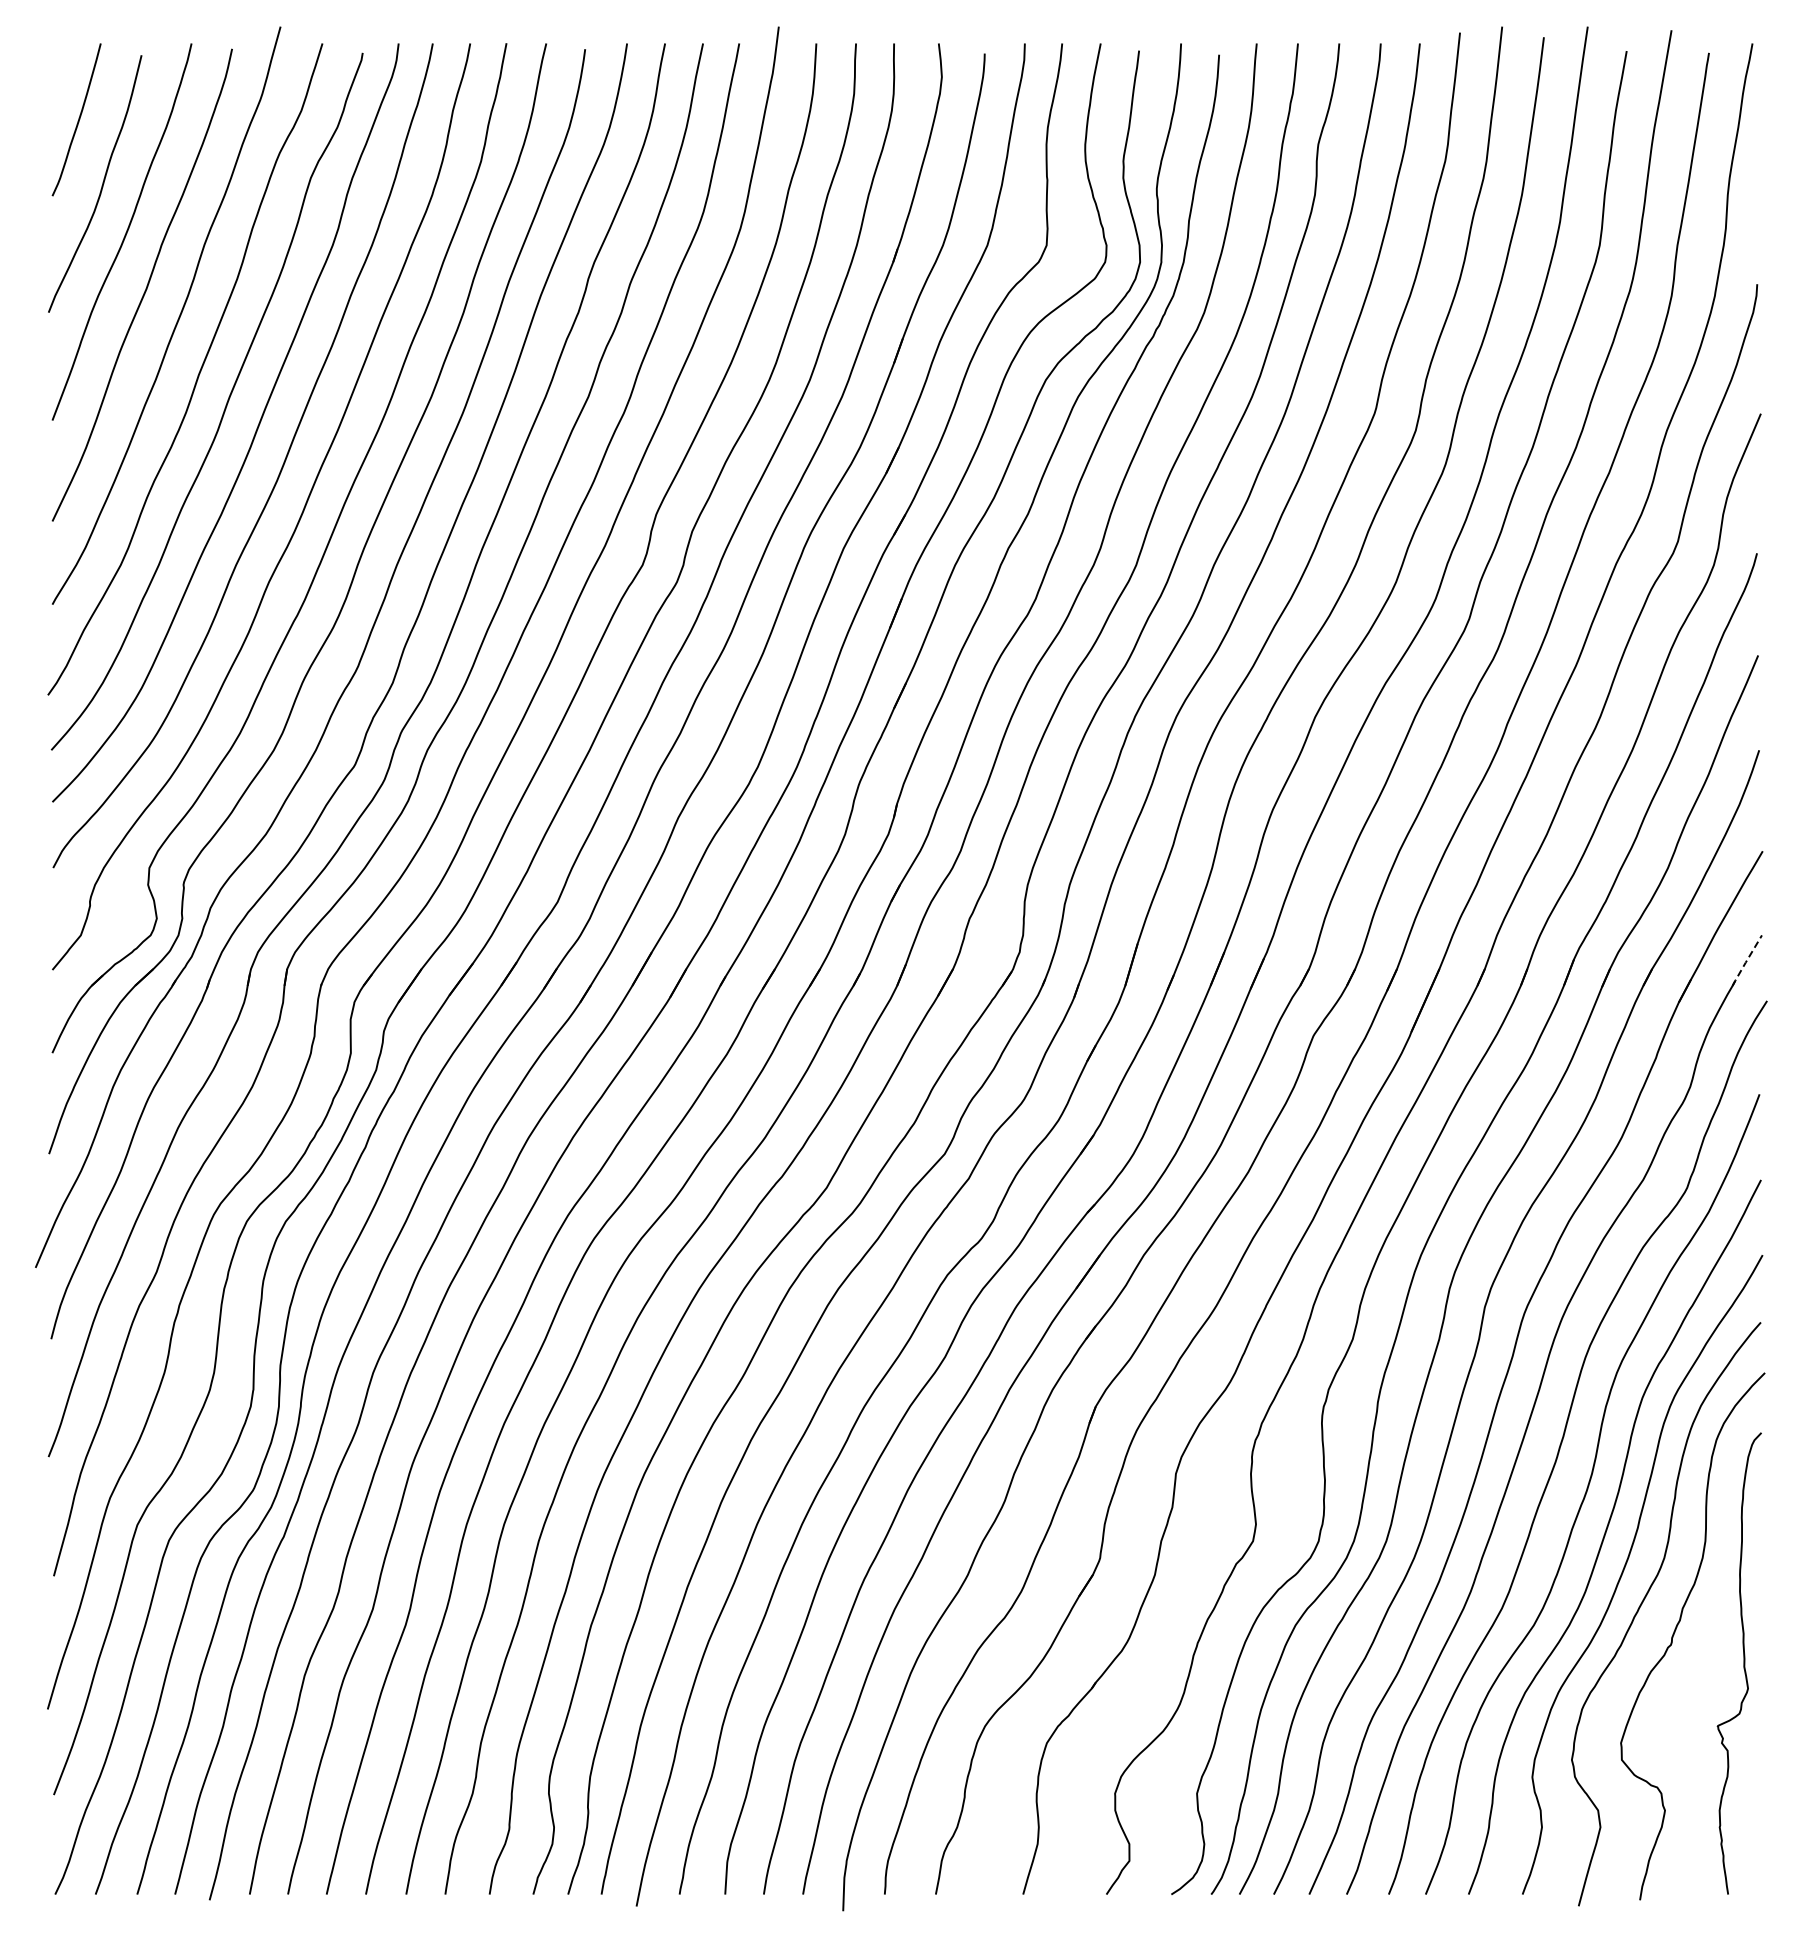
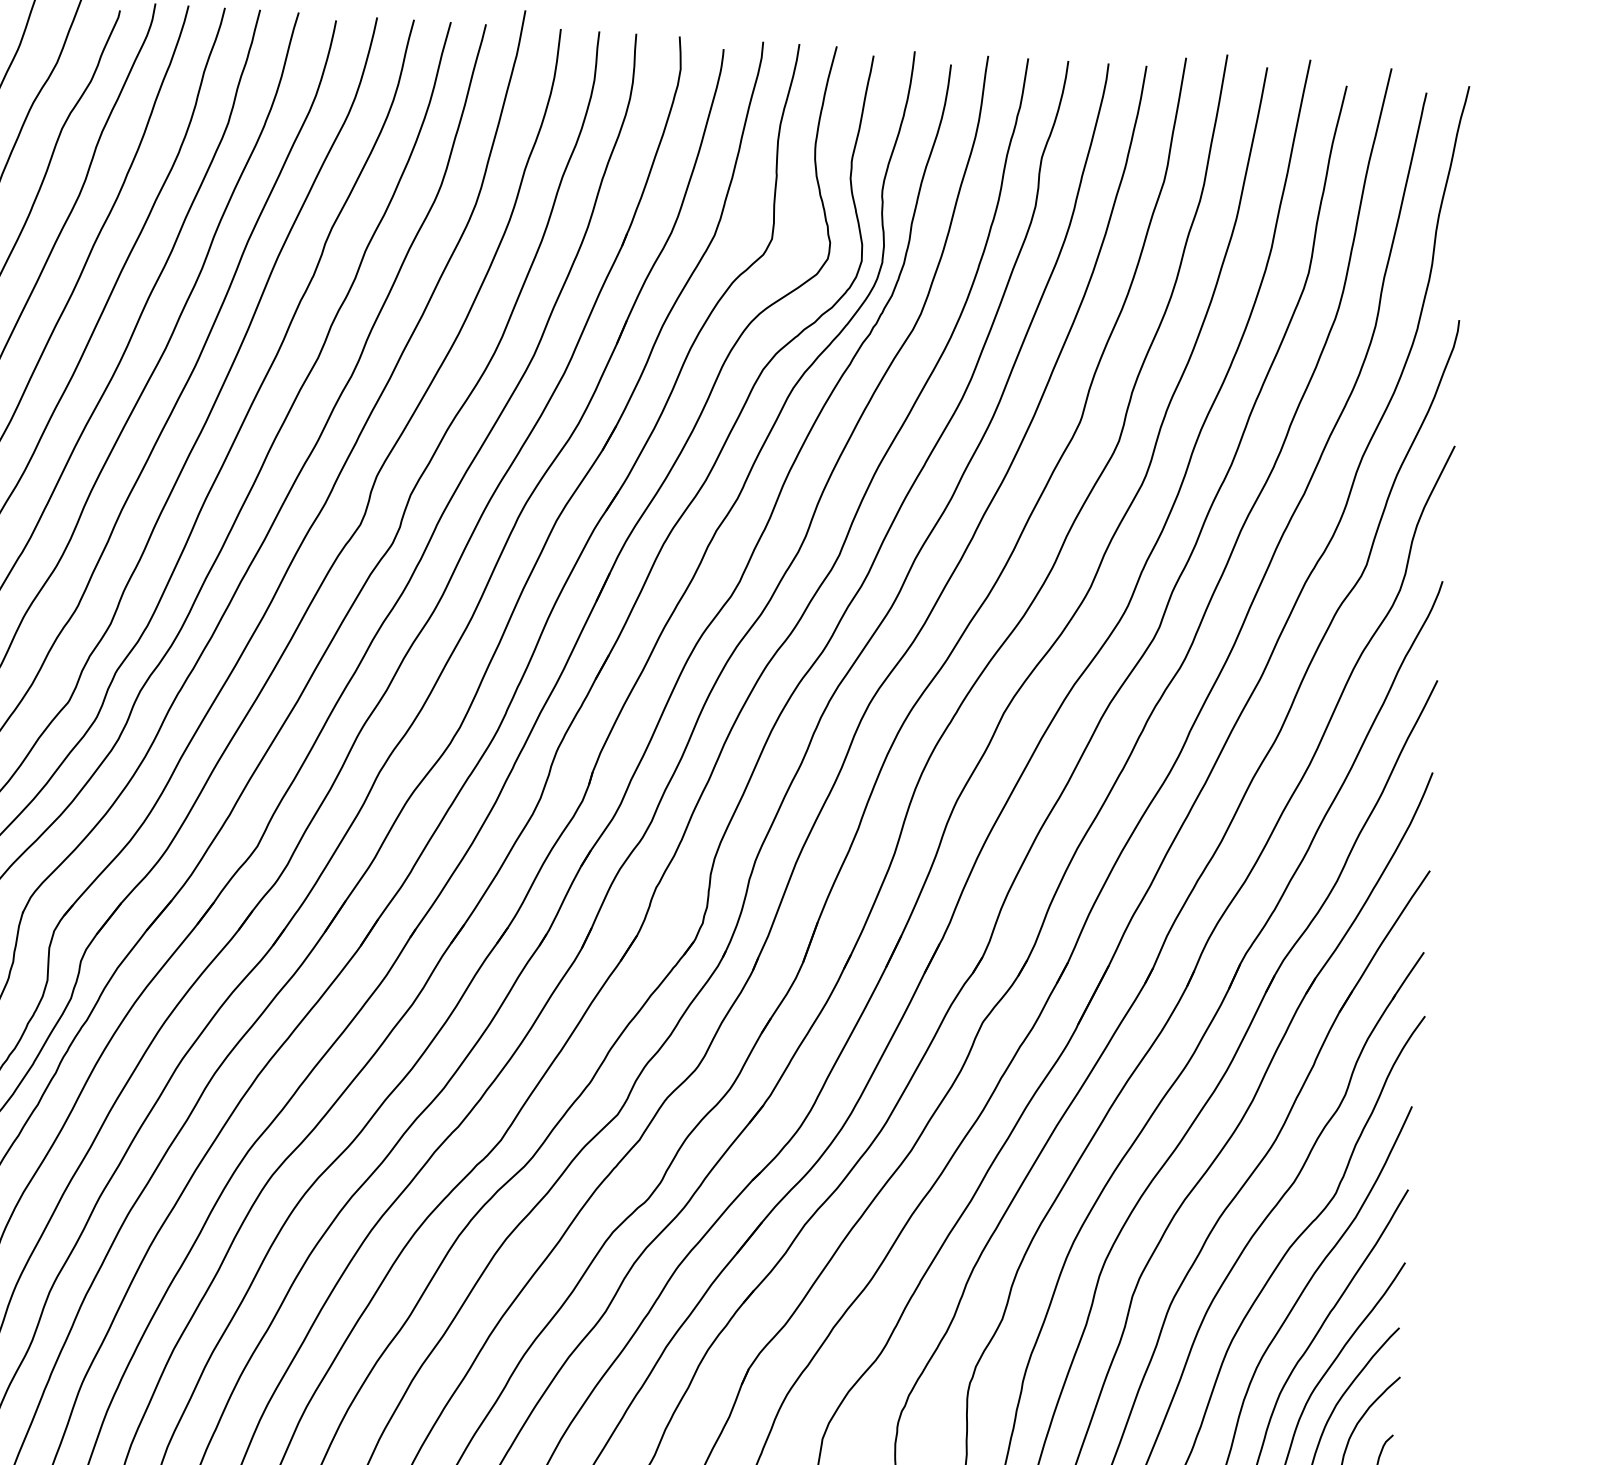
line: (1746, 960) -> (1407, 975), dashed -> solid

